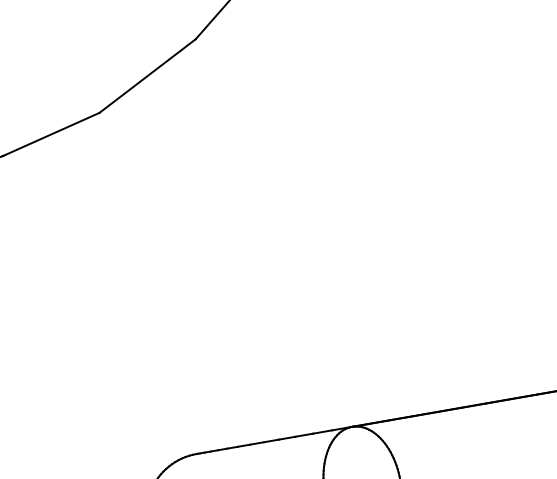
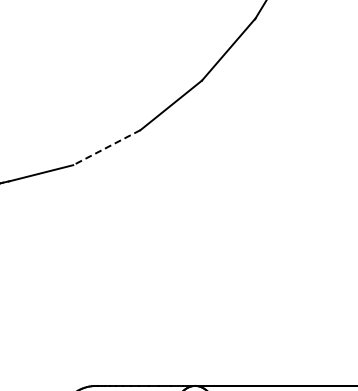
line: (146, 75) -> (106, 147), solid -> dashed

